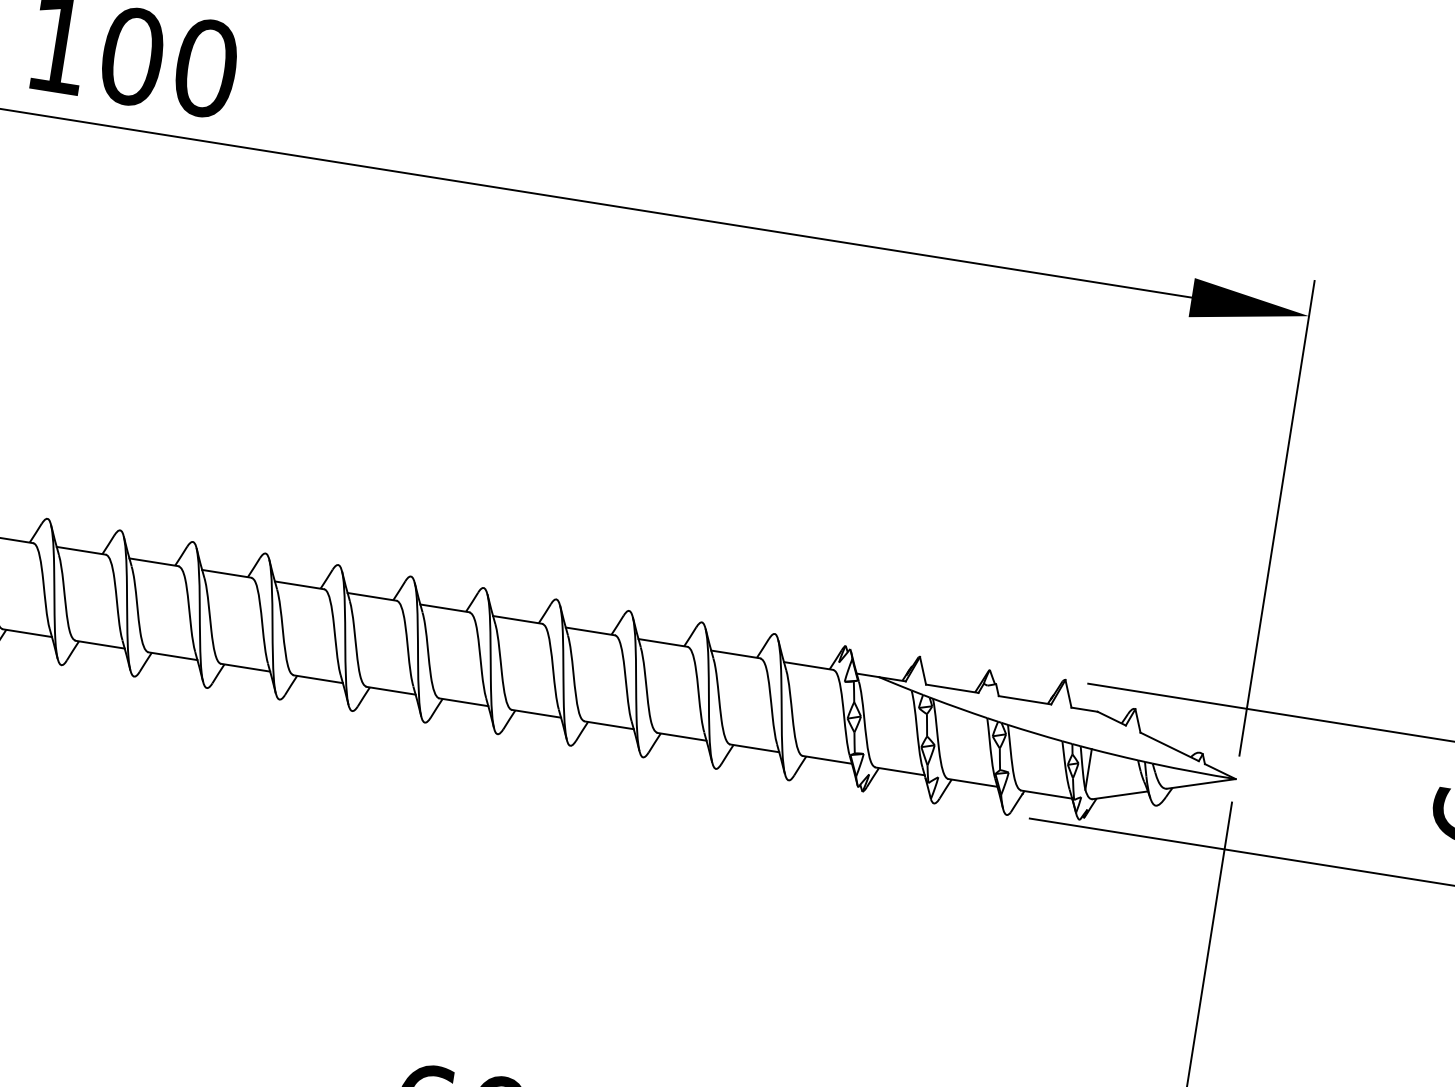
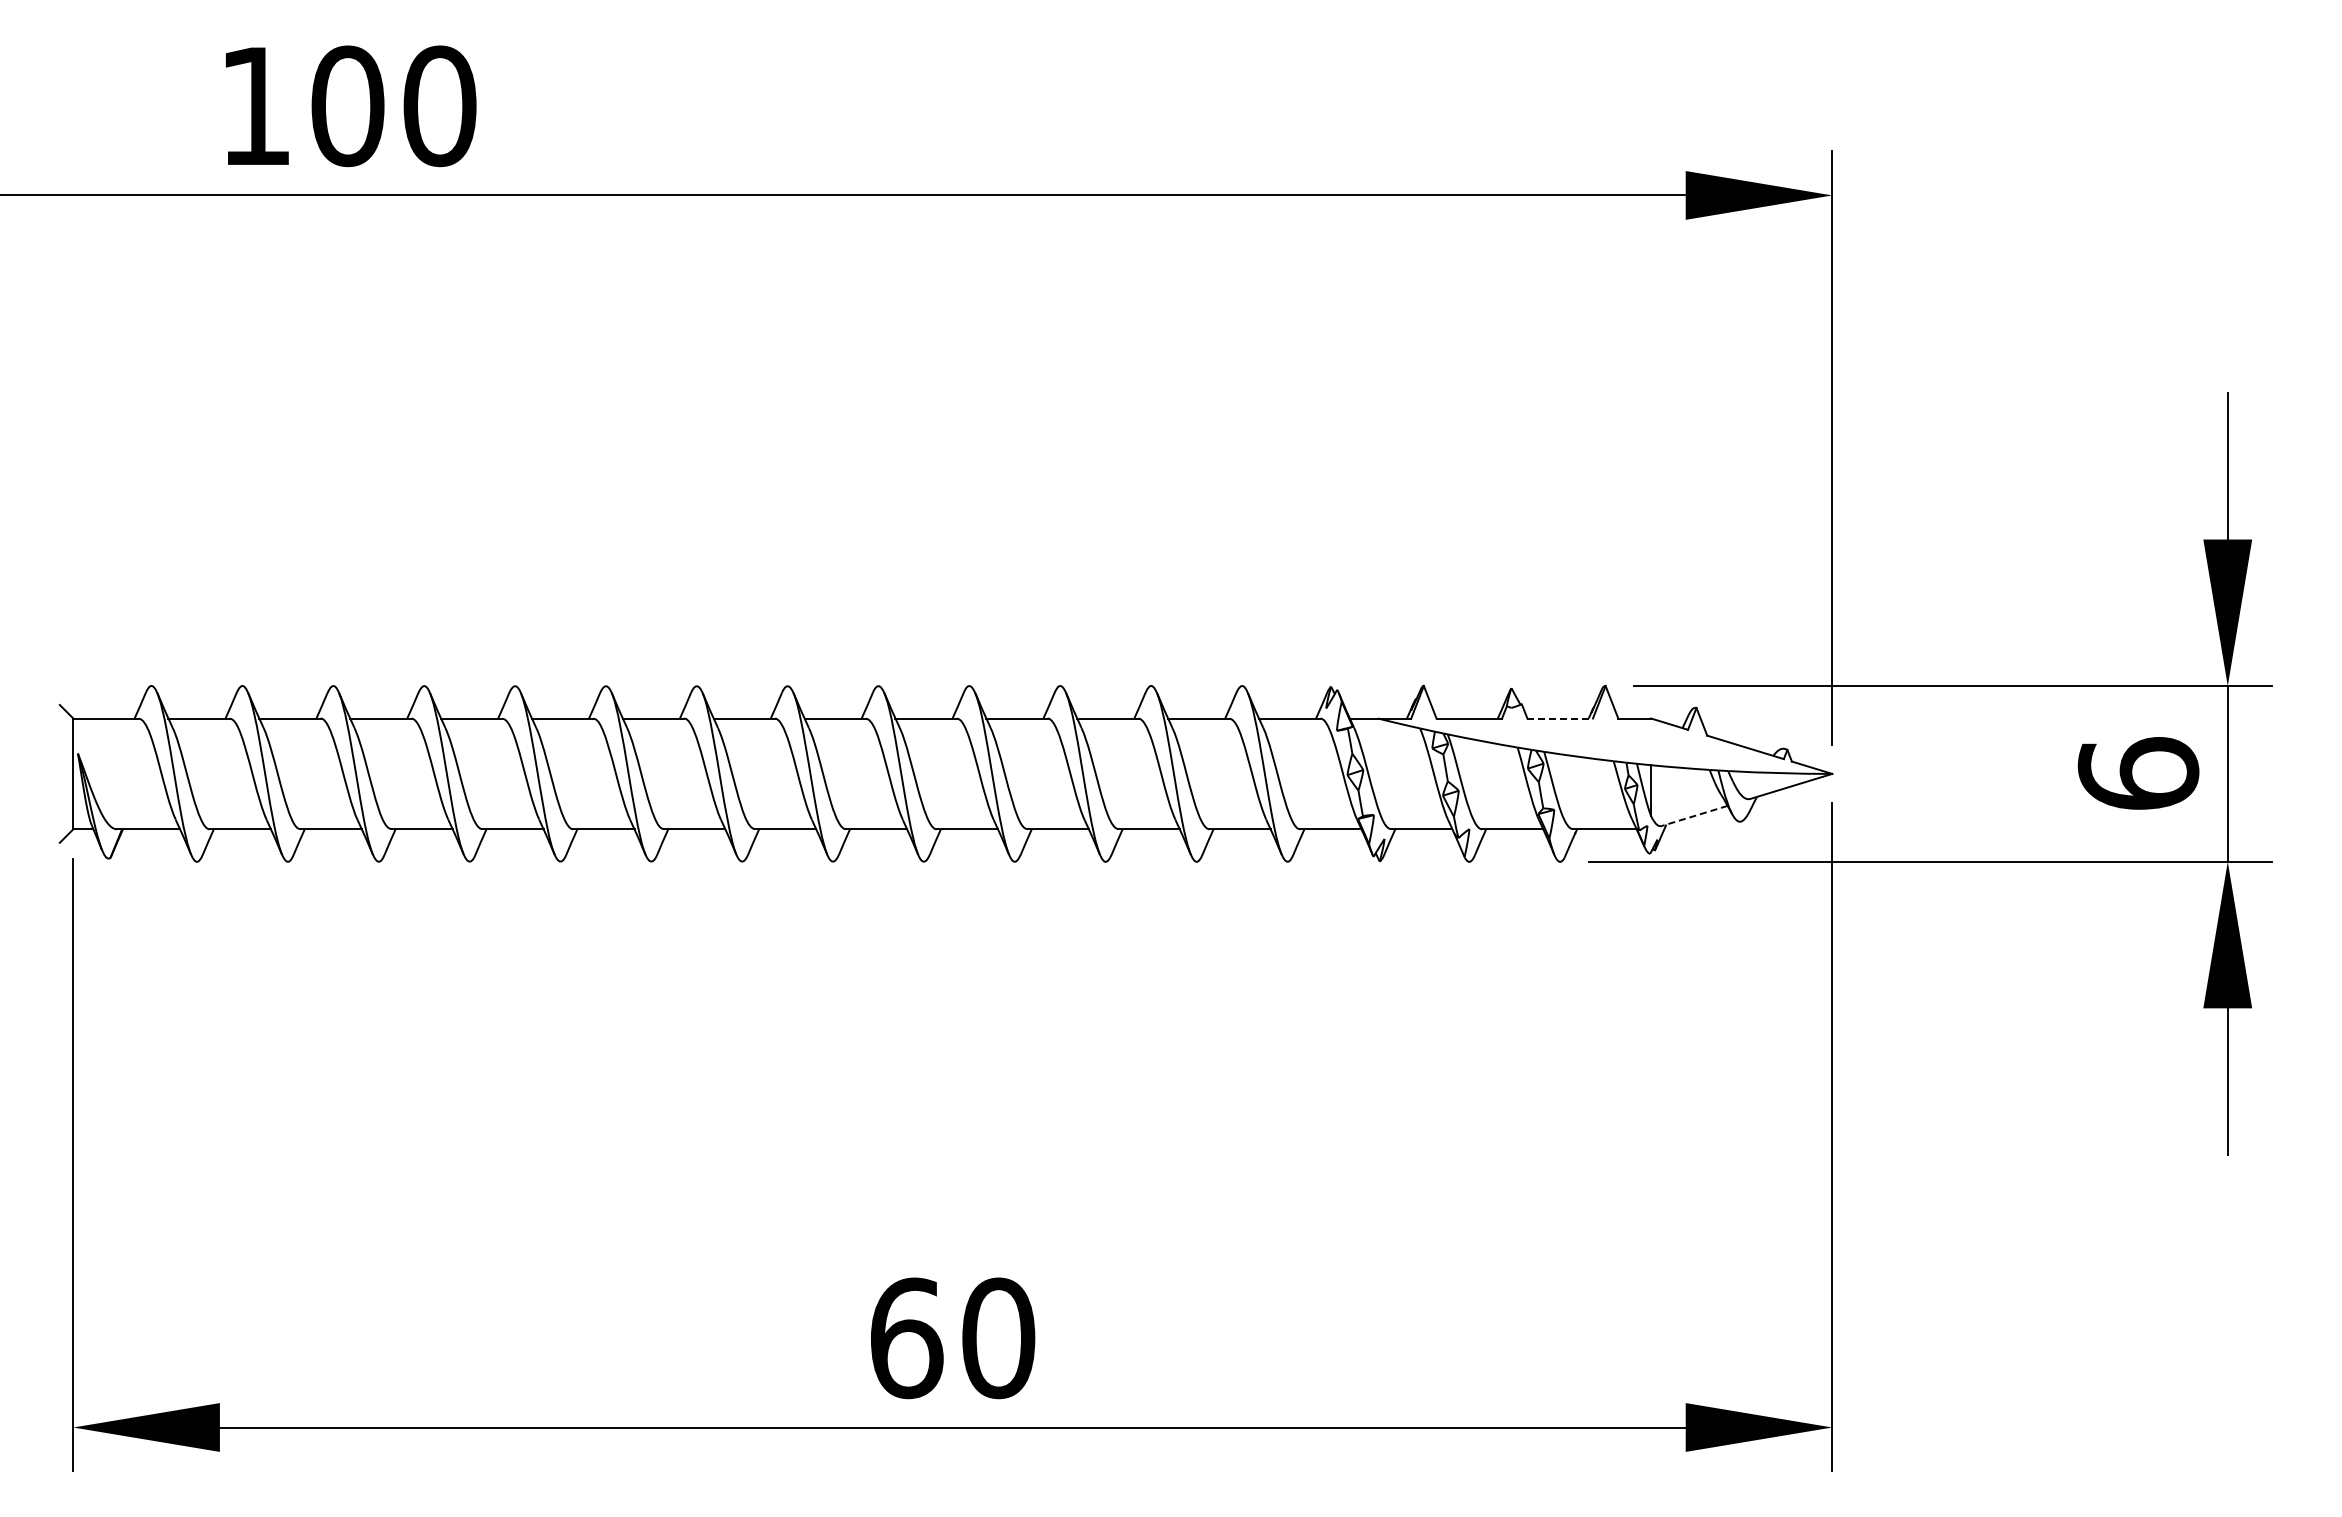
line: (1025, 700) -> (1560, 718), solid -> dashed
line: (1120, 795) -> (1694, 816), solid -> dashed

